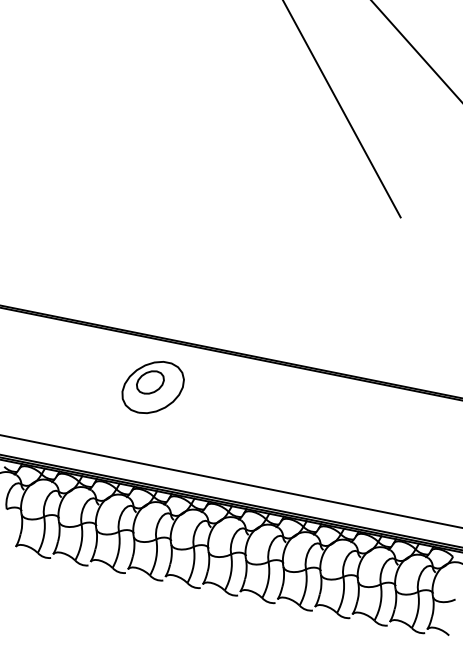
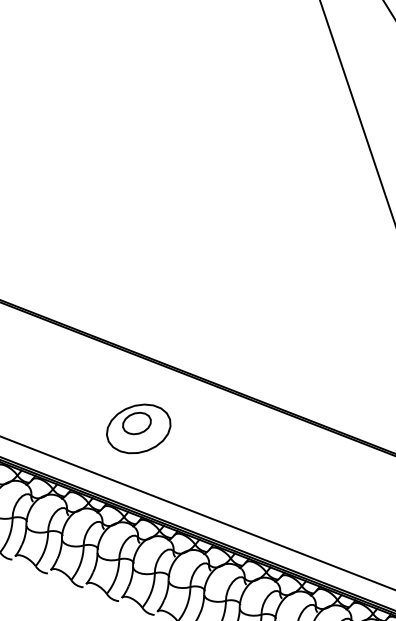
part: (152, 387) -> (138, 428), moved

